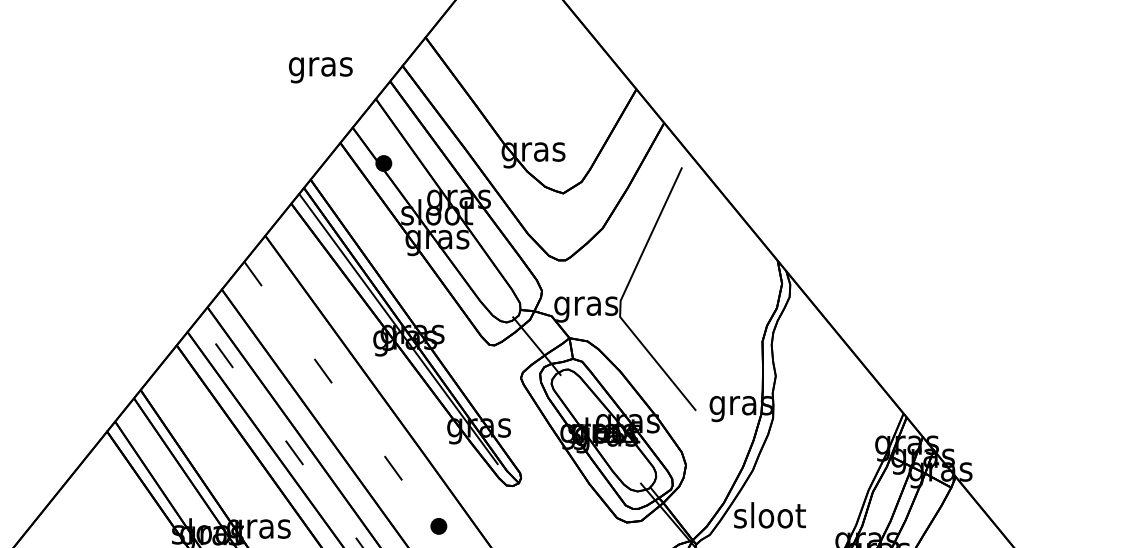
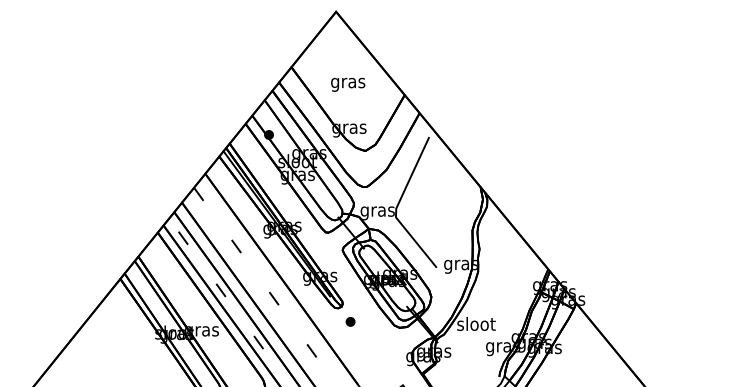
text: (321, 69) -> (348, 84), moved
part: (438, 525) -> (350, 321), moved

